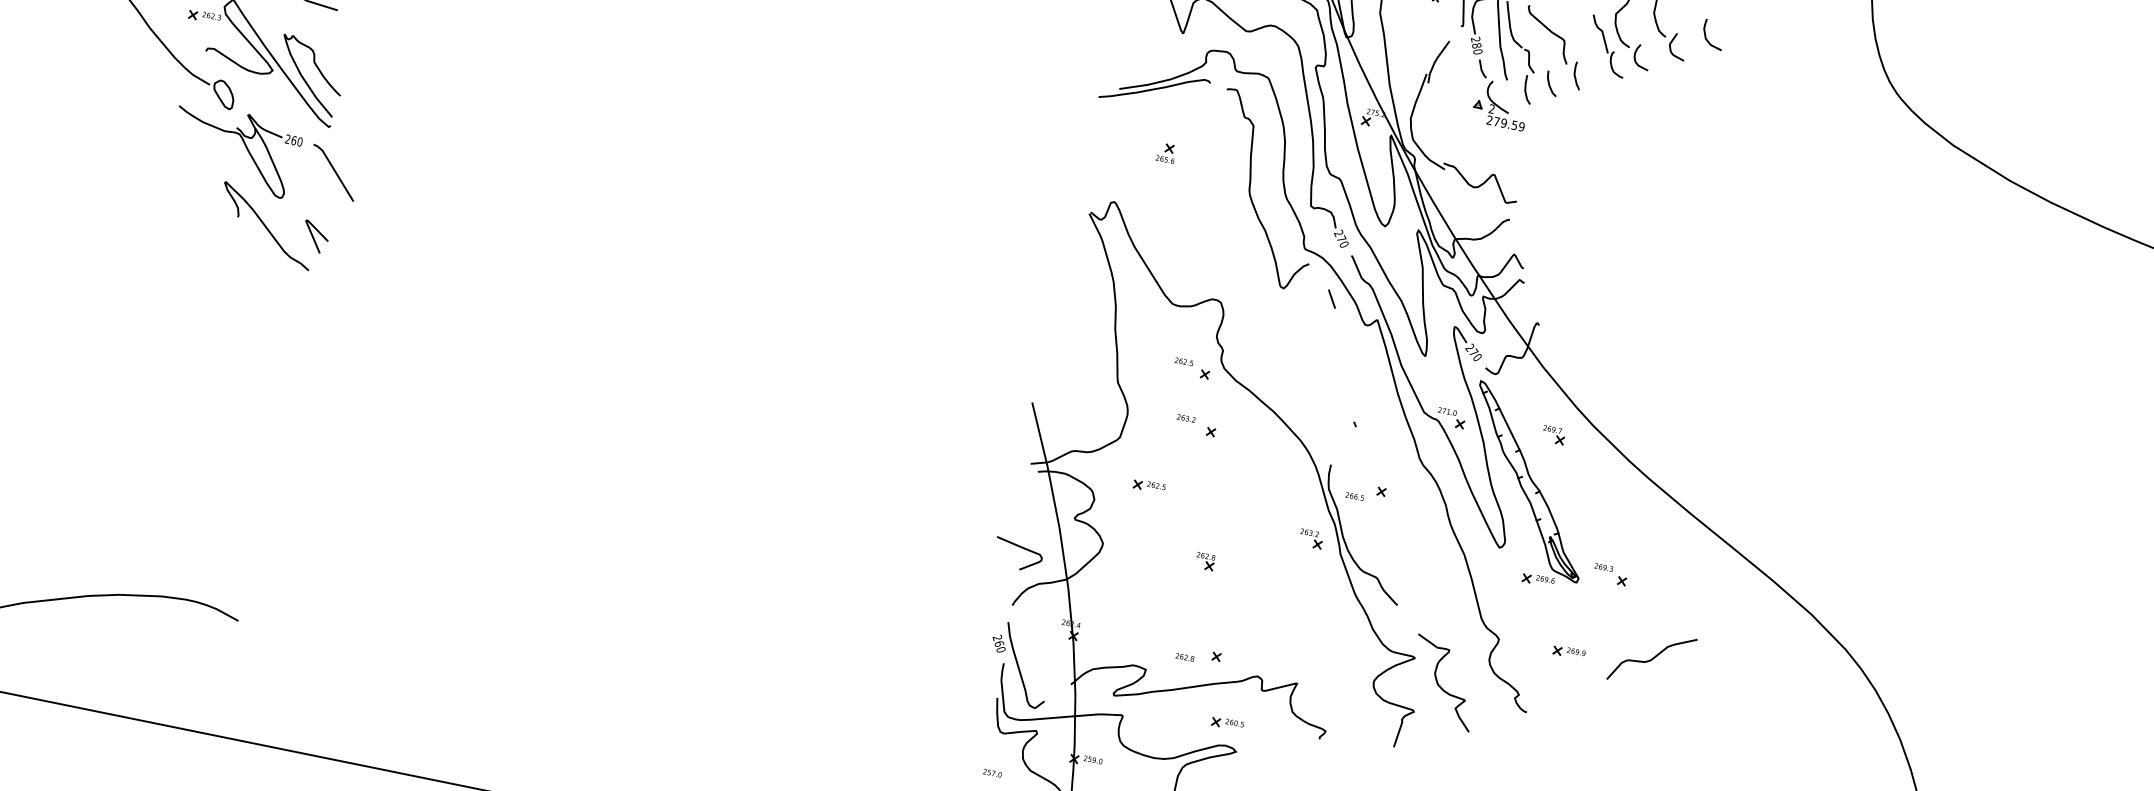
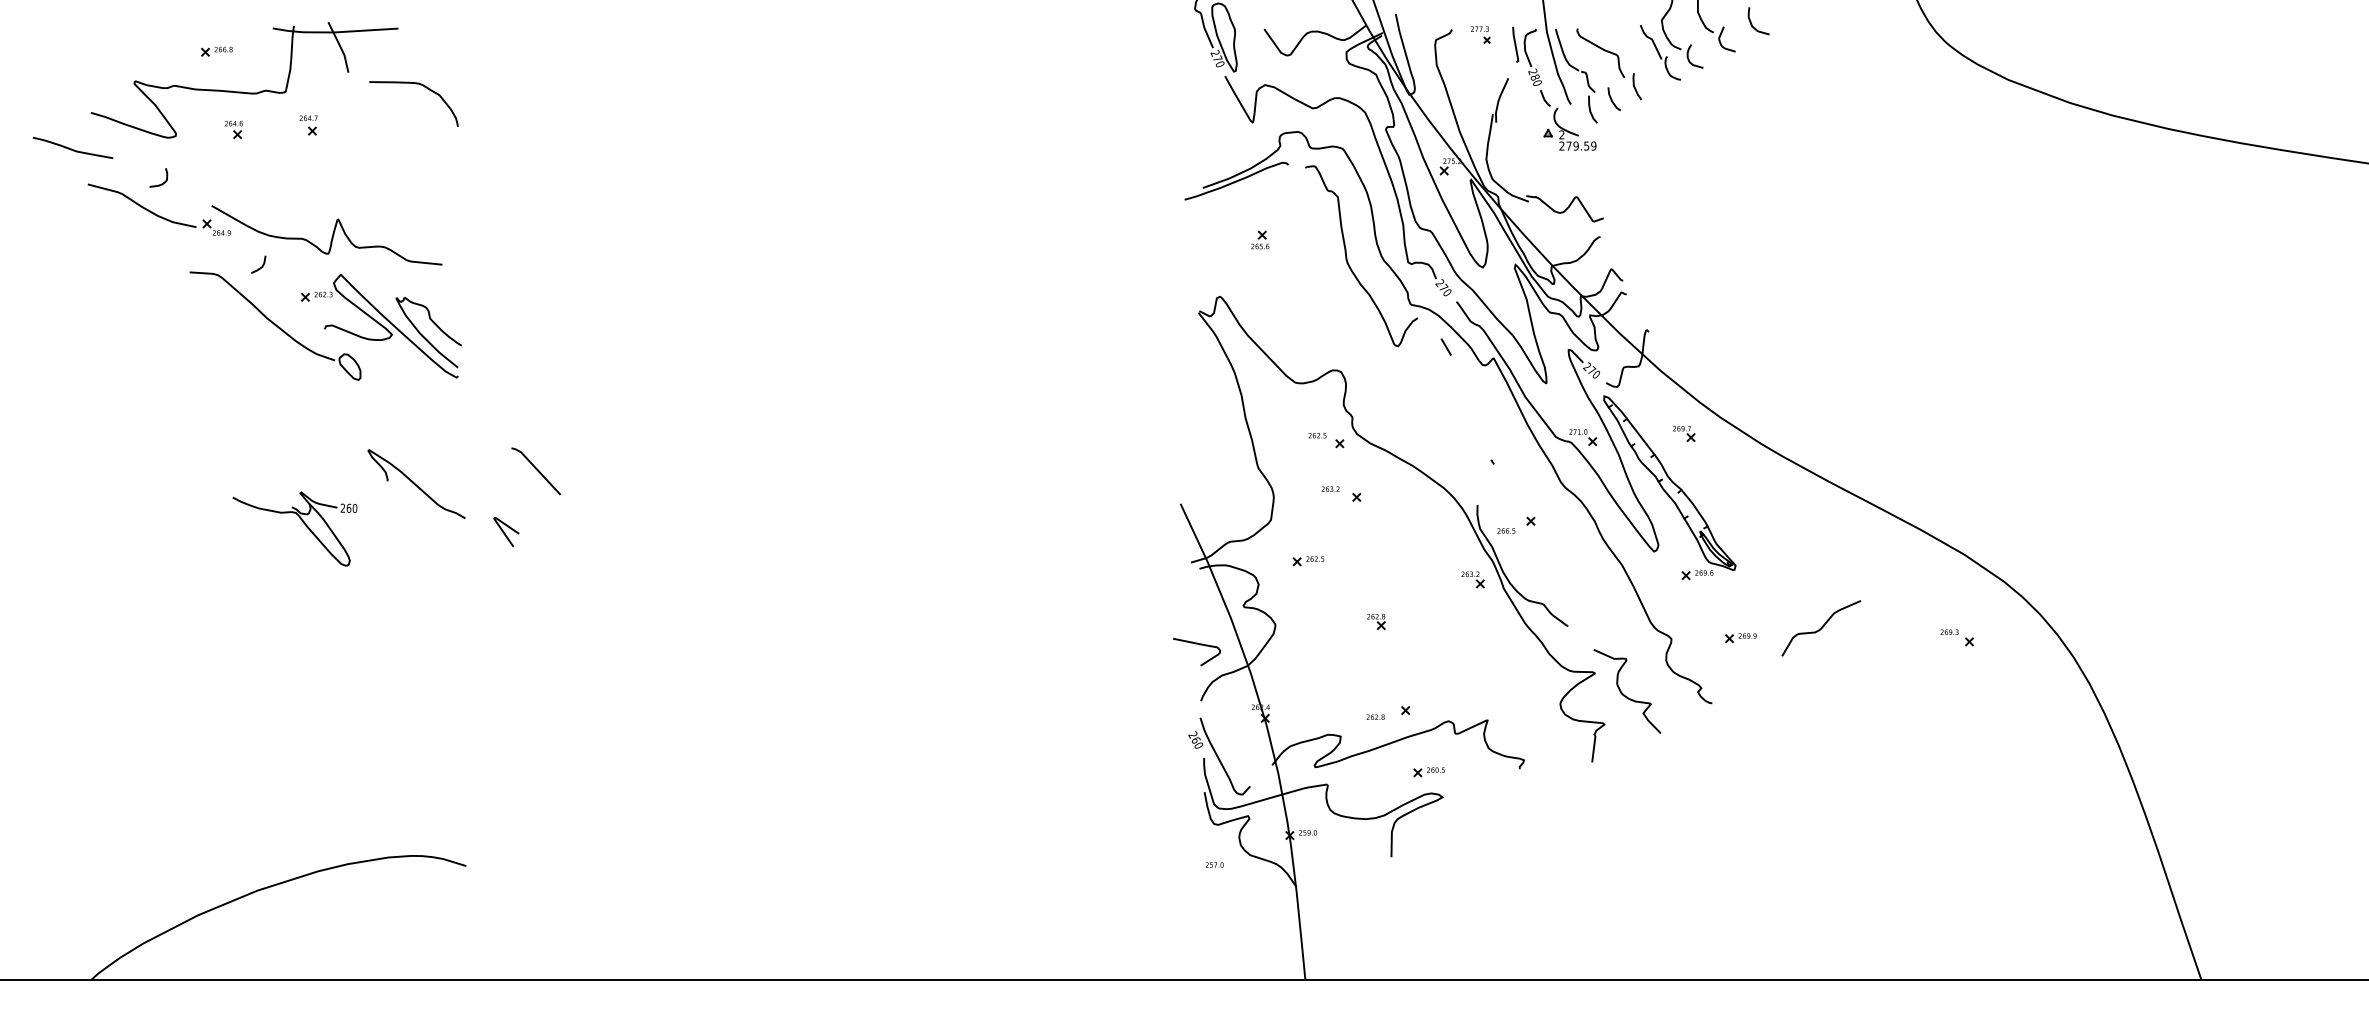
part: (244, 145) -> (302, 522), moved
line: (334, 172) -> (536, 470), moved
line: (314, 238) -> (505, 533), moved
part: (1609, 574) -> (1956, 637), moved

